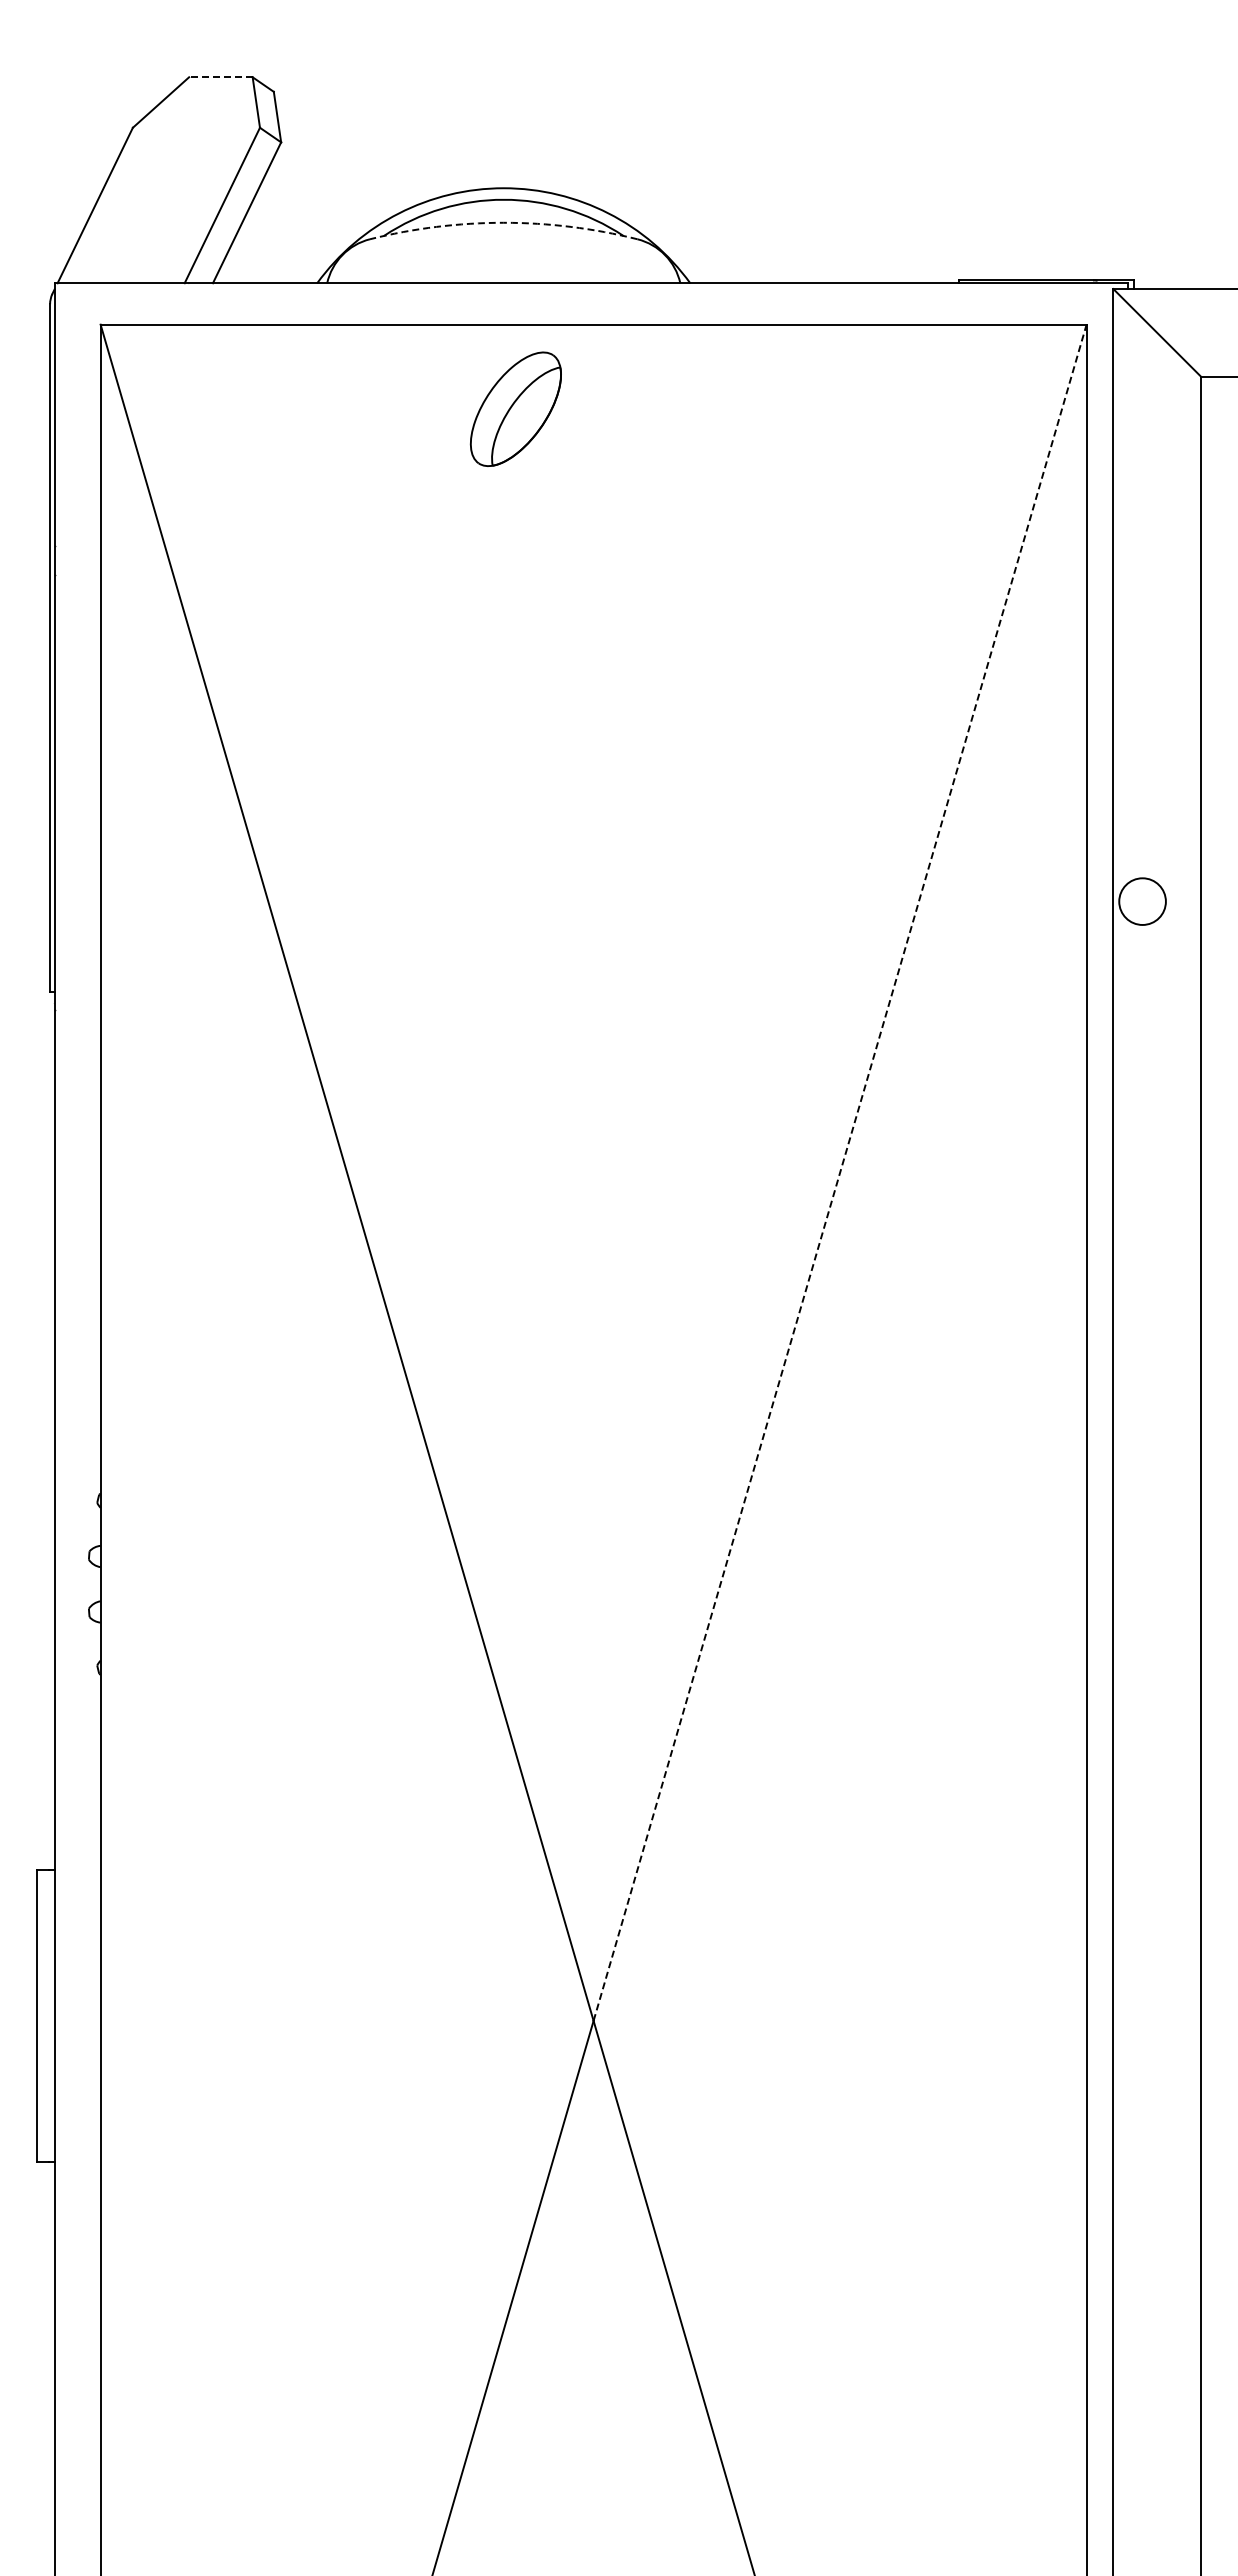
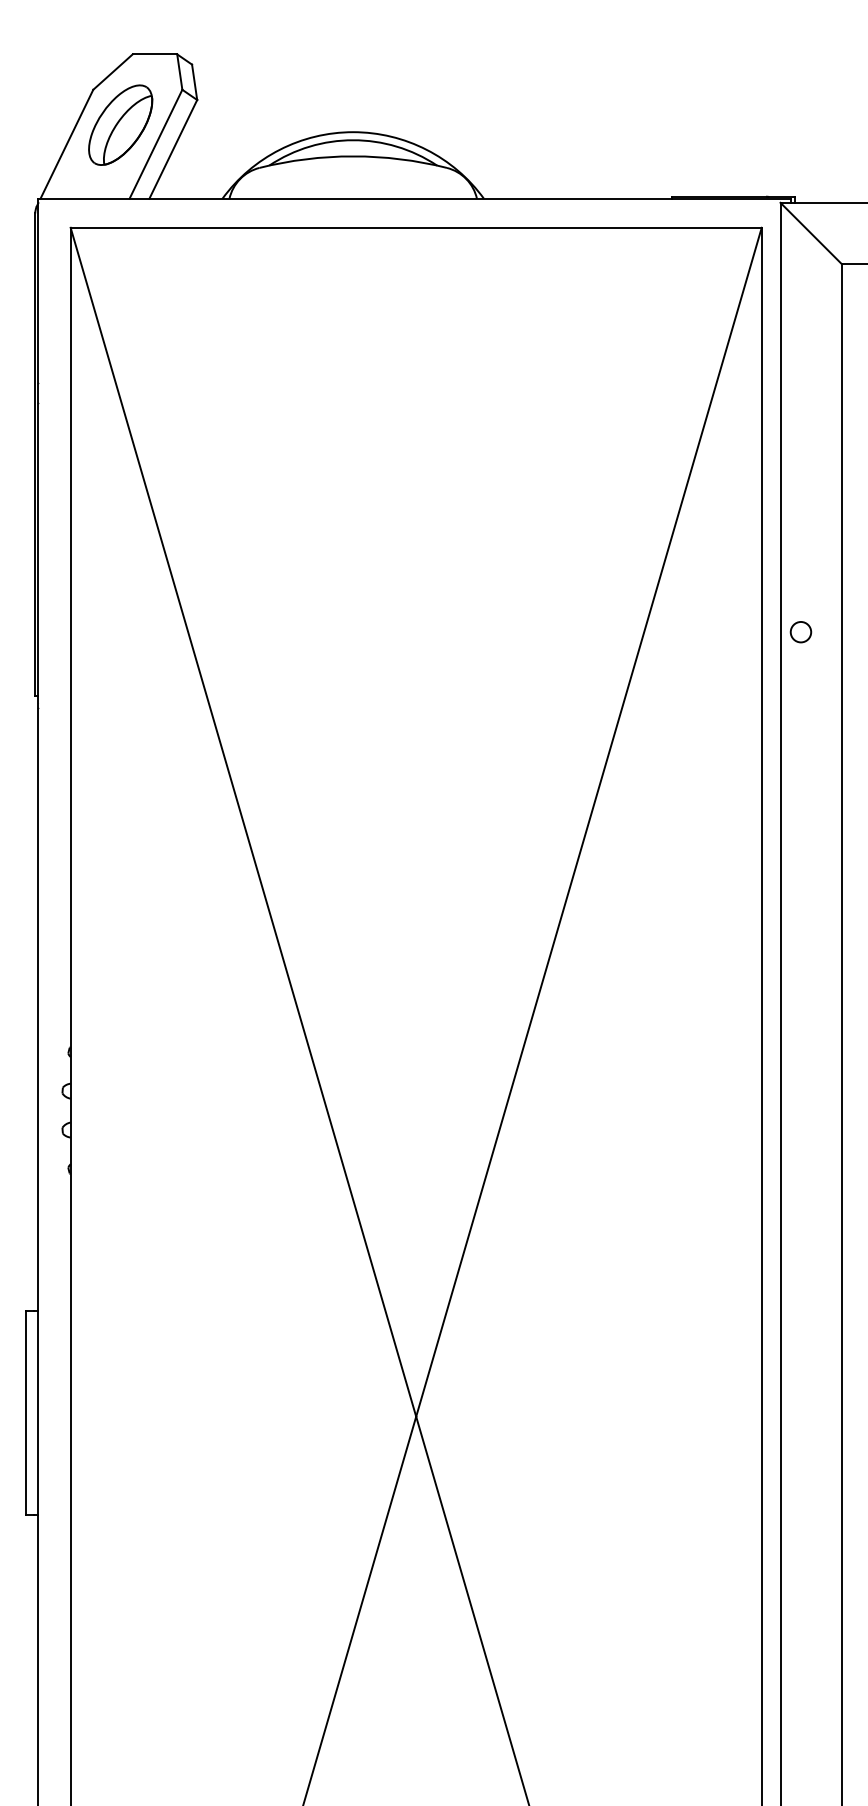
line: (220, 77) -> (154, 54), dashed -> solid
arc: (503, 222) -> (353, 156), dashed -> solid
part: (515, 408) -> (120, 124), moved
circle: (1142, 901) -> (800, 632), size x0.62
line: (840, 1172) -> (589, 822), dashed -> solid

